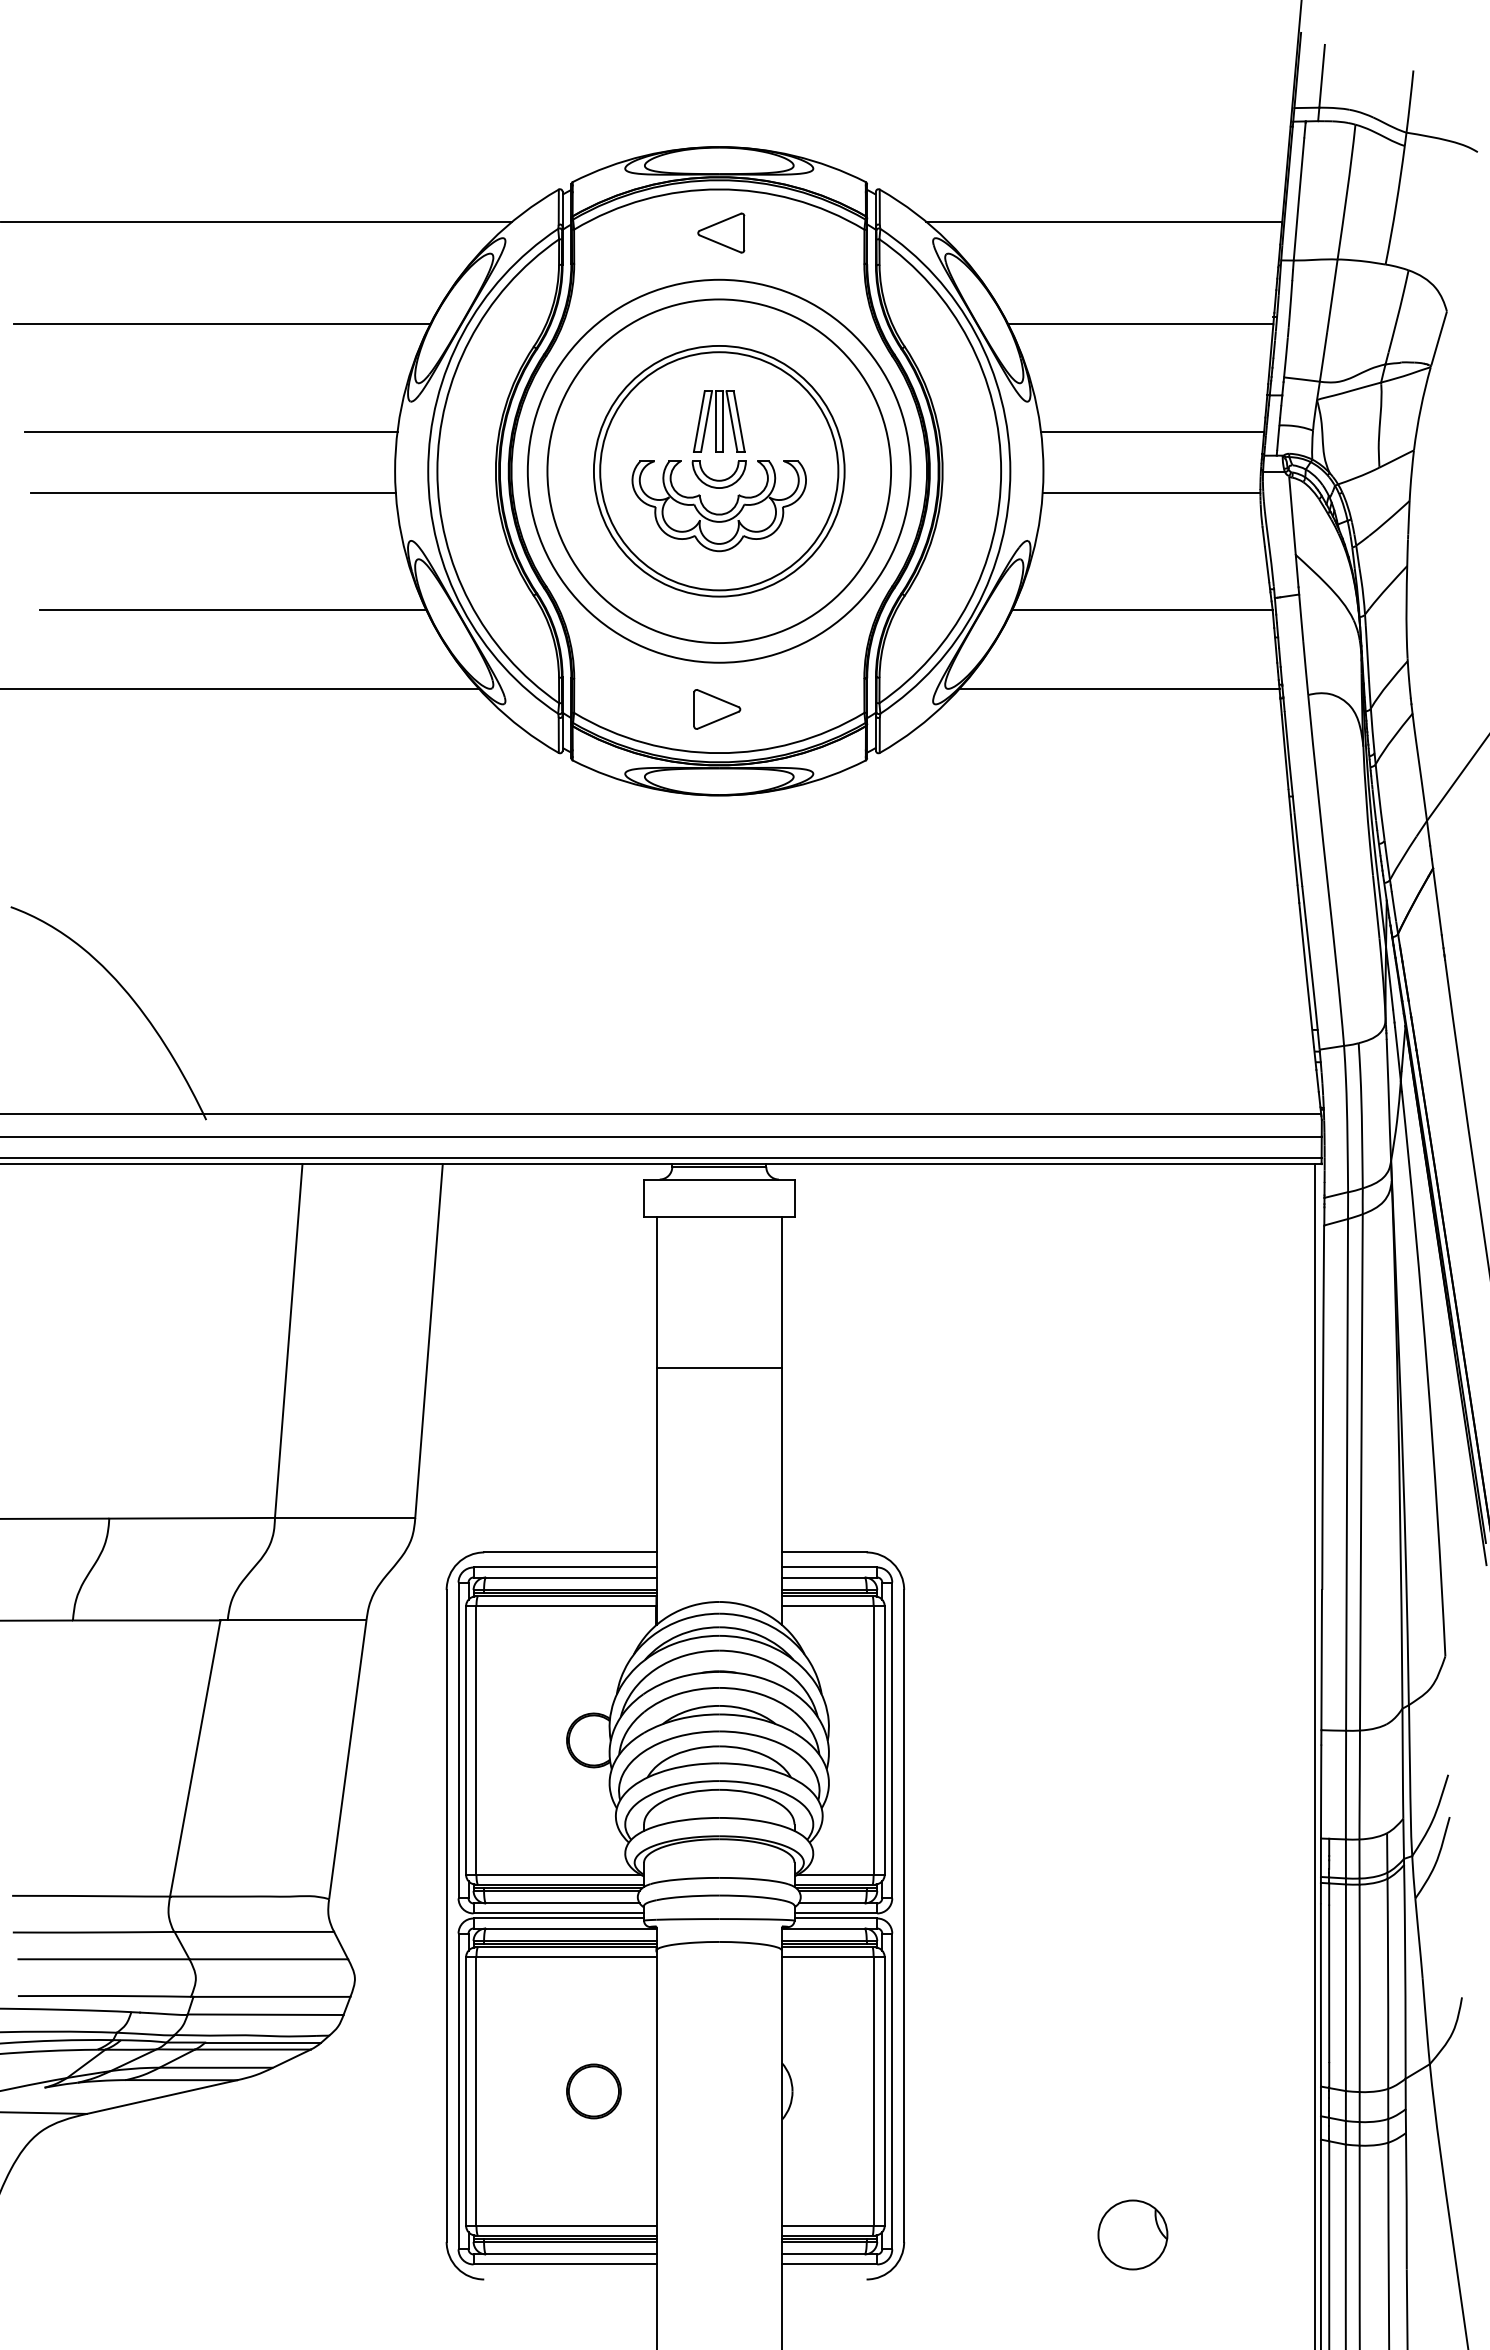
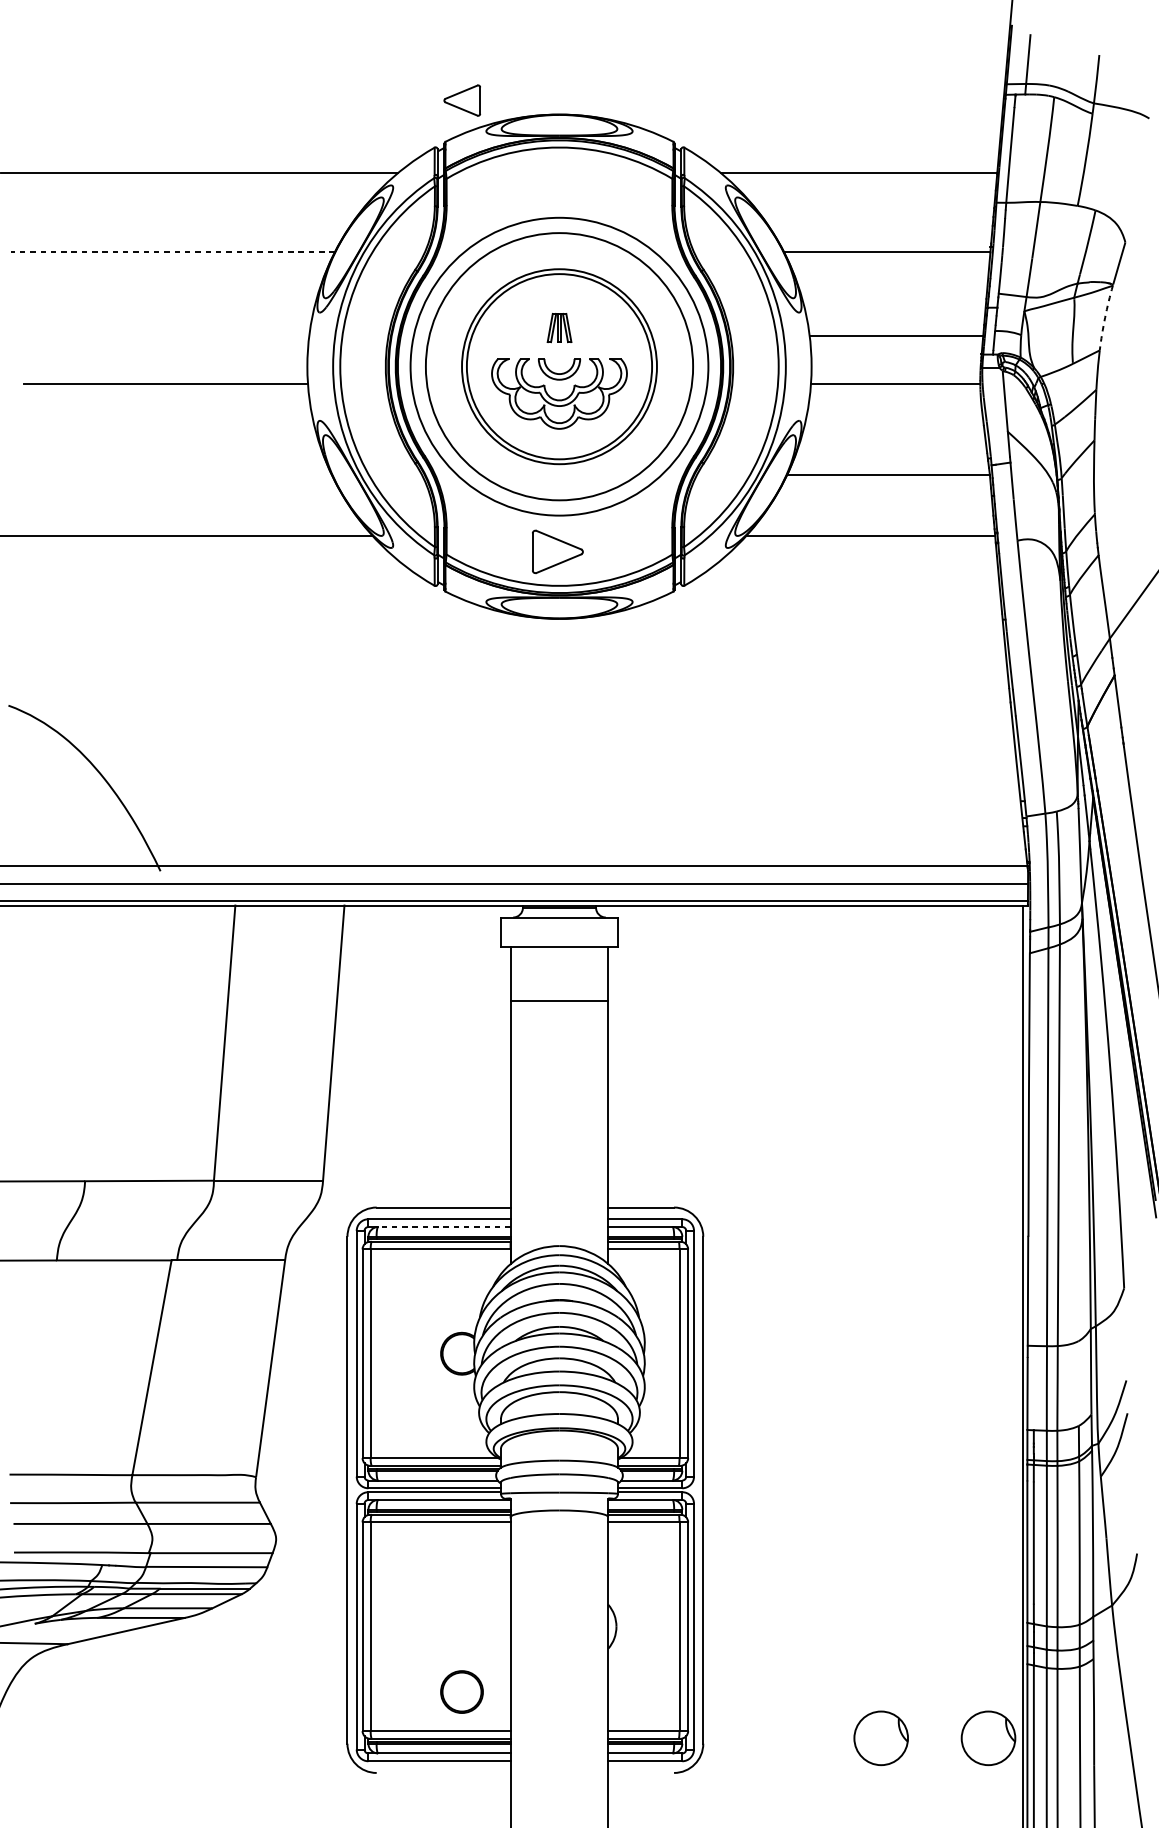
part: (721, 232) -> (462, 100), moved
line: (221, 324) -> (172, 252), solid -> dashed
arc: (1420, 408) -> (1104, 317), solid -> dashed
part: (719, 421) -> (559, 328), size x0.6
line: (210, 432) -> (163, 336), removed
line: (233, 610) -> (181, 474), removed
part: (717, 709) -> (558, 551), size x1.4
line: (718, 1367) -> (558, 1000), moved
line: (570, 1577) -> (443, 1227), solid -> dashed
part: (593, 2091) -> (461, 1692), moved
part: (1270, 2234) -> (988, 1737), added

